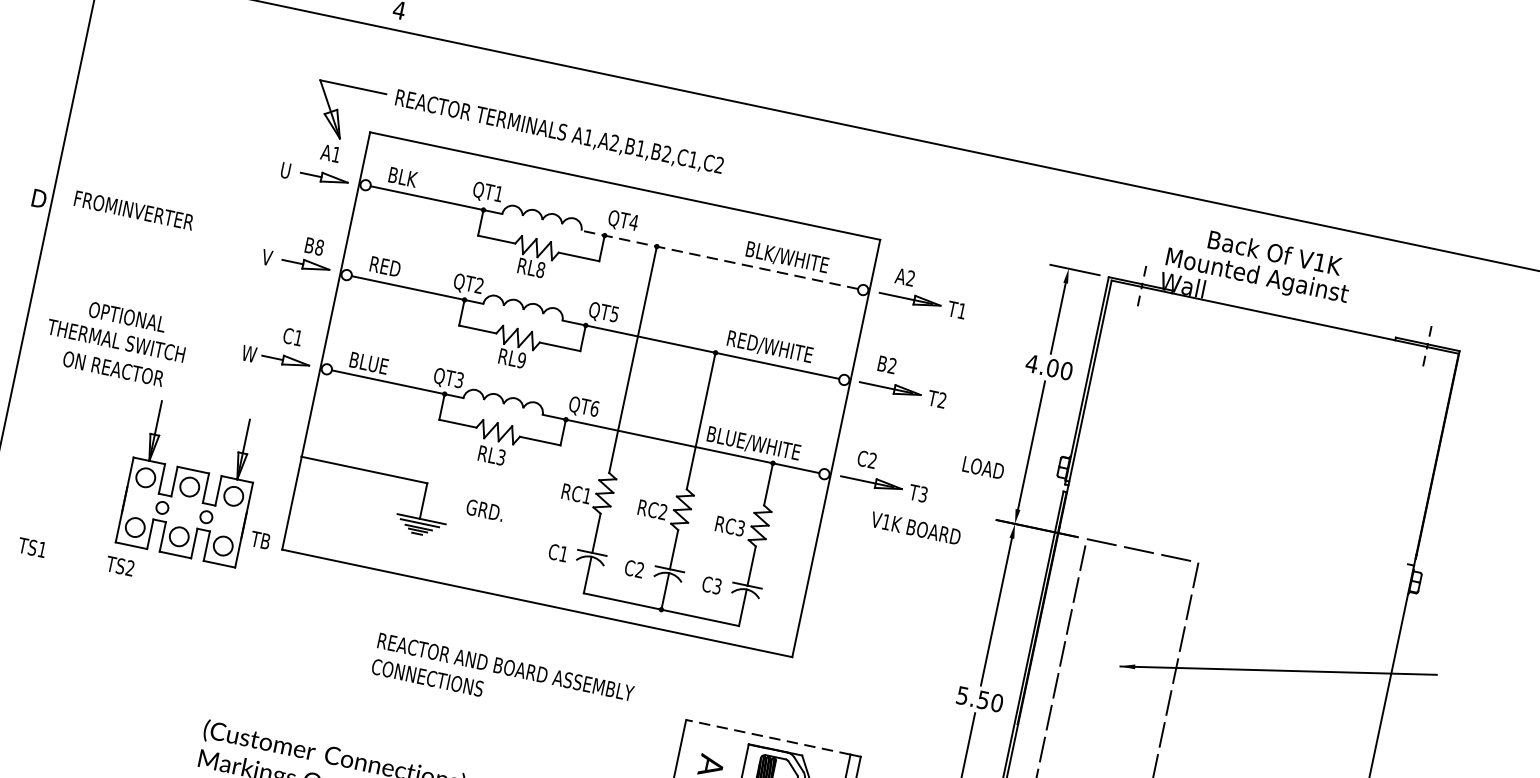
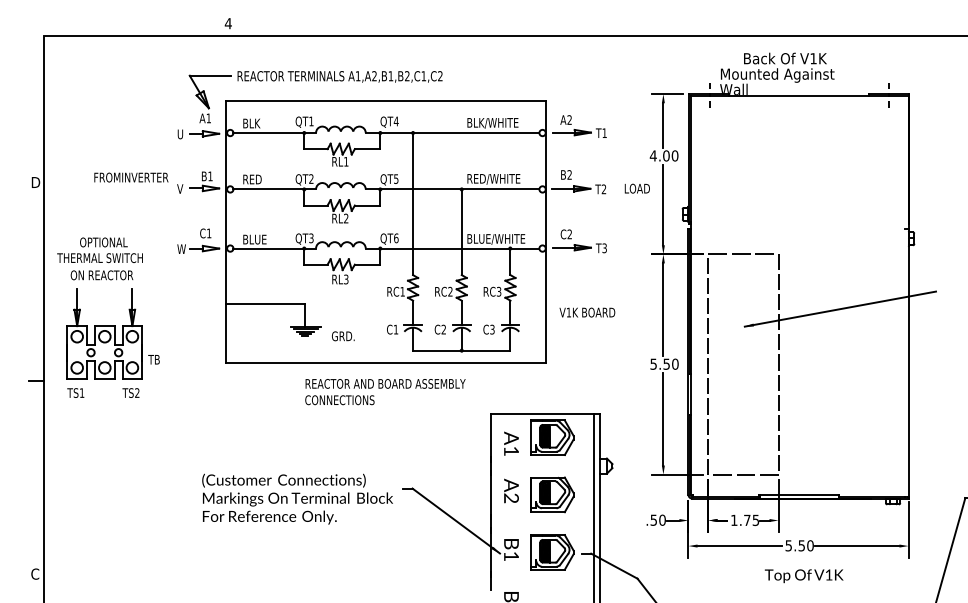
text: (134, 210) -> (131, 177), moved
text: (319, 247) -> (210, 176), B8 -> B1
line: (719, 260) -> (452, 133), dashed -> solid
text: (541, 269) -> (346, 161), RL8 -> RL1
text: (522, 360) -> (346, 218), RL9 -> RL2
text: (982, 467) -> (636, 188), moved
part: (203, 484) -> (112, 333), moved
text: (485, 510) -> (343, 336), moved
text: (916, 528) -> (587, 312), moved
text: (502, 680) -> (385, 392), moved
line: (768, 736) -> (542, 413), dashed -> solid

